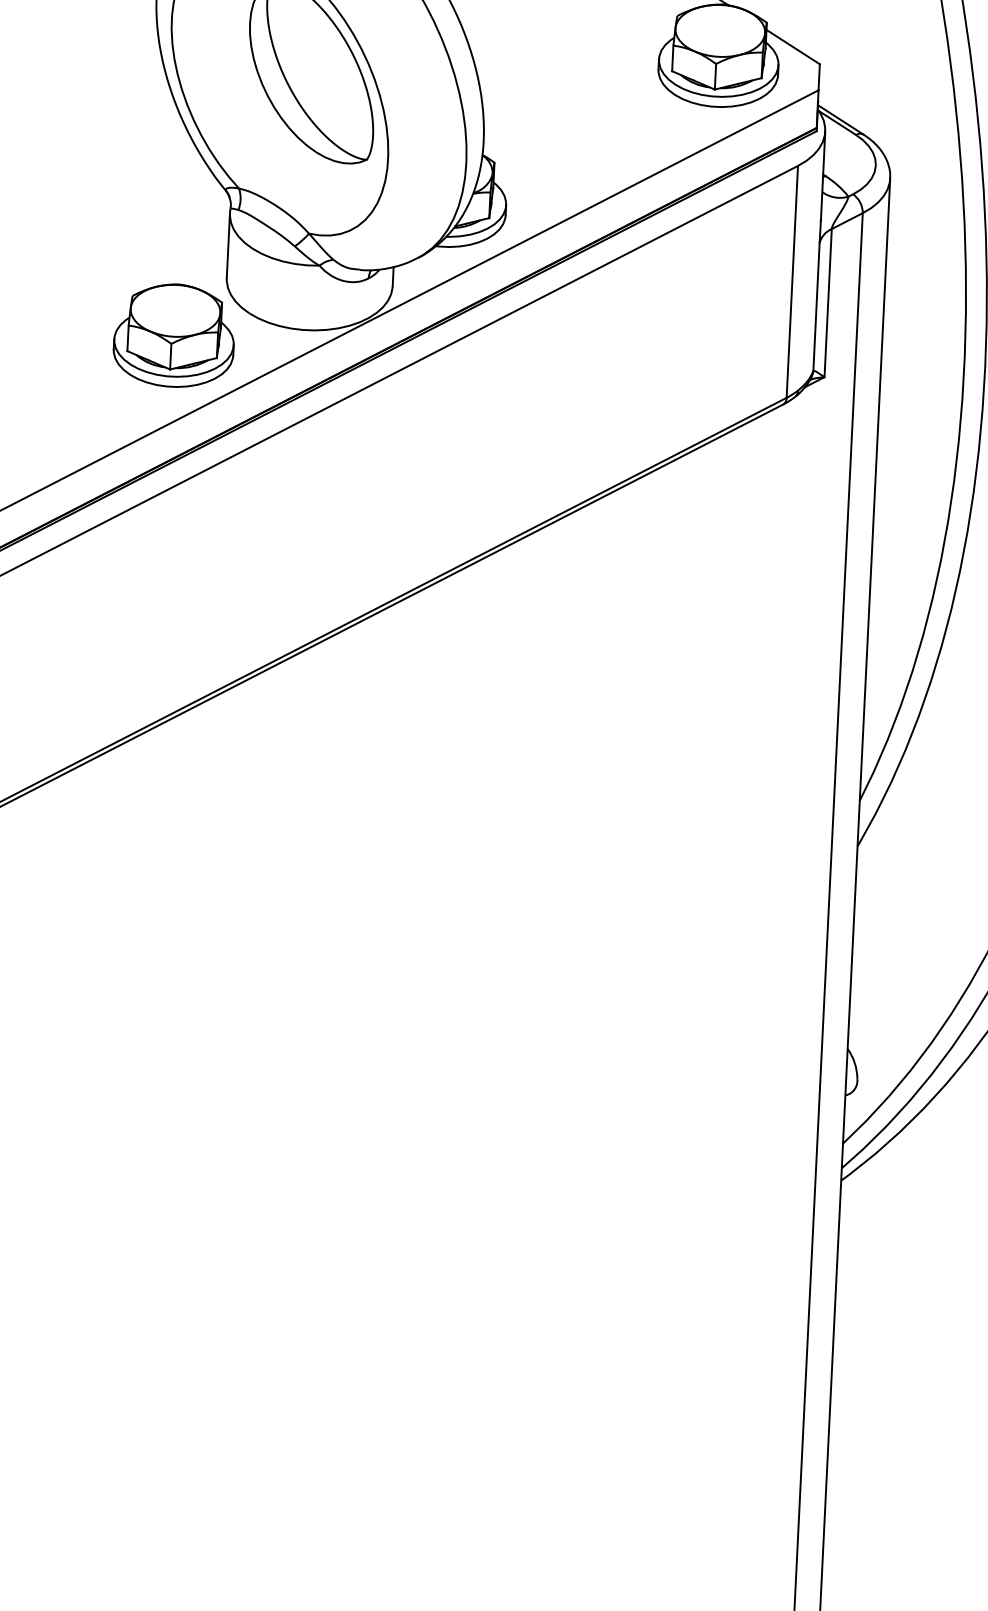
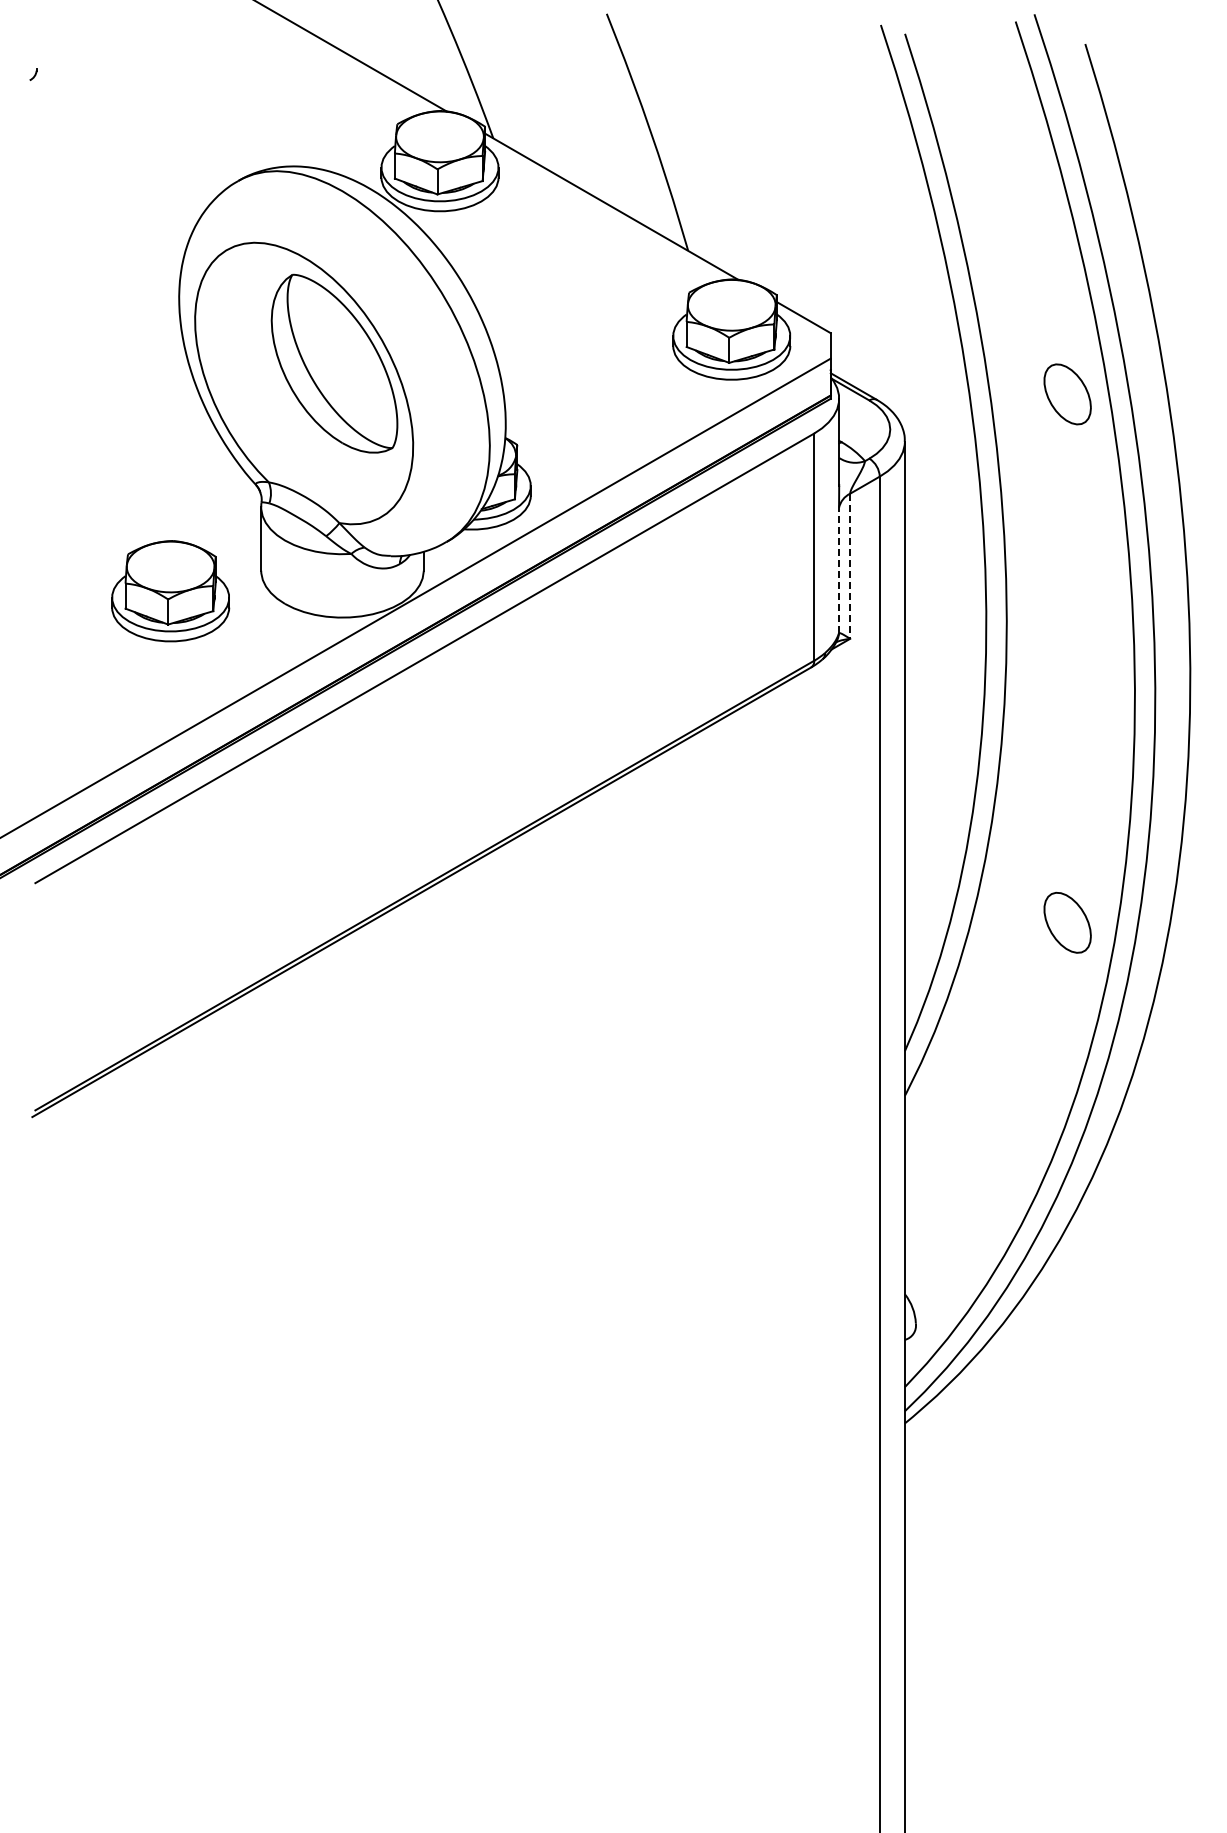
line: (828, 303) -> (850, 566), solid -> dashed
line: (816, 306) -> (839, 570), solid -> dashed
part: (174, 335) -> (170, 591), moved

